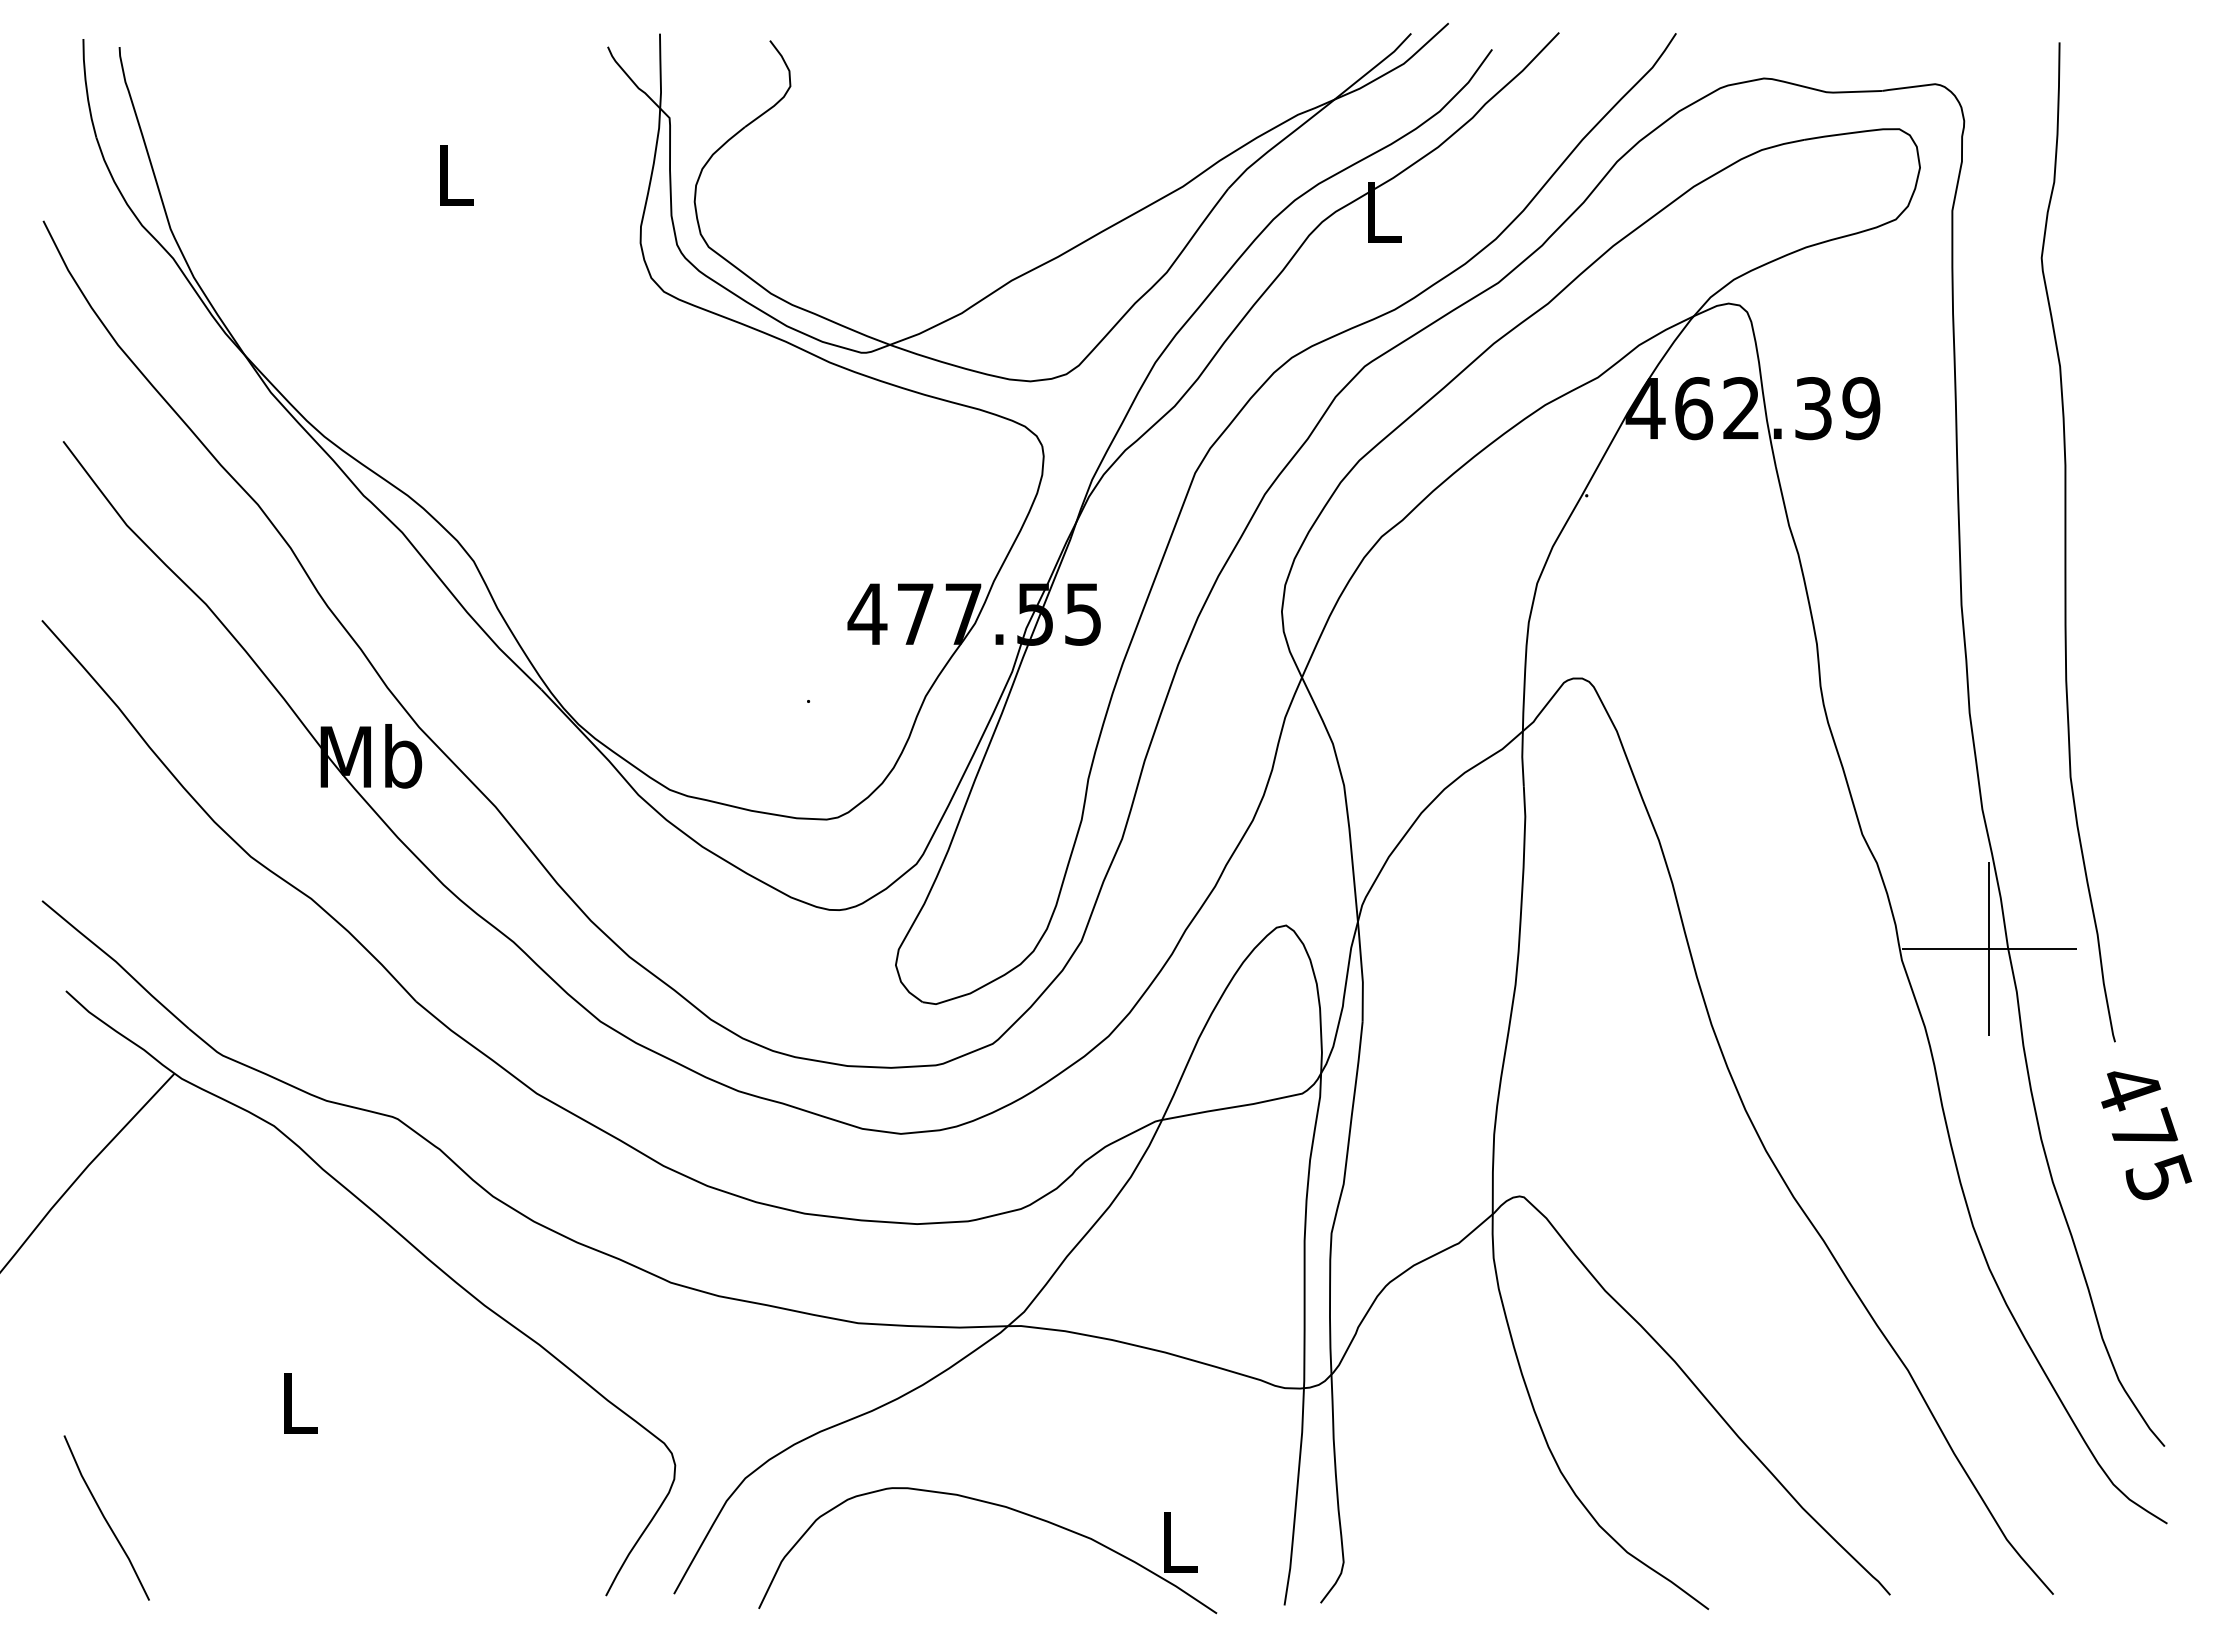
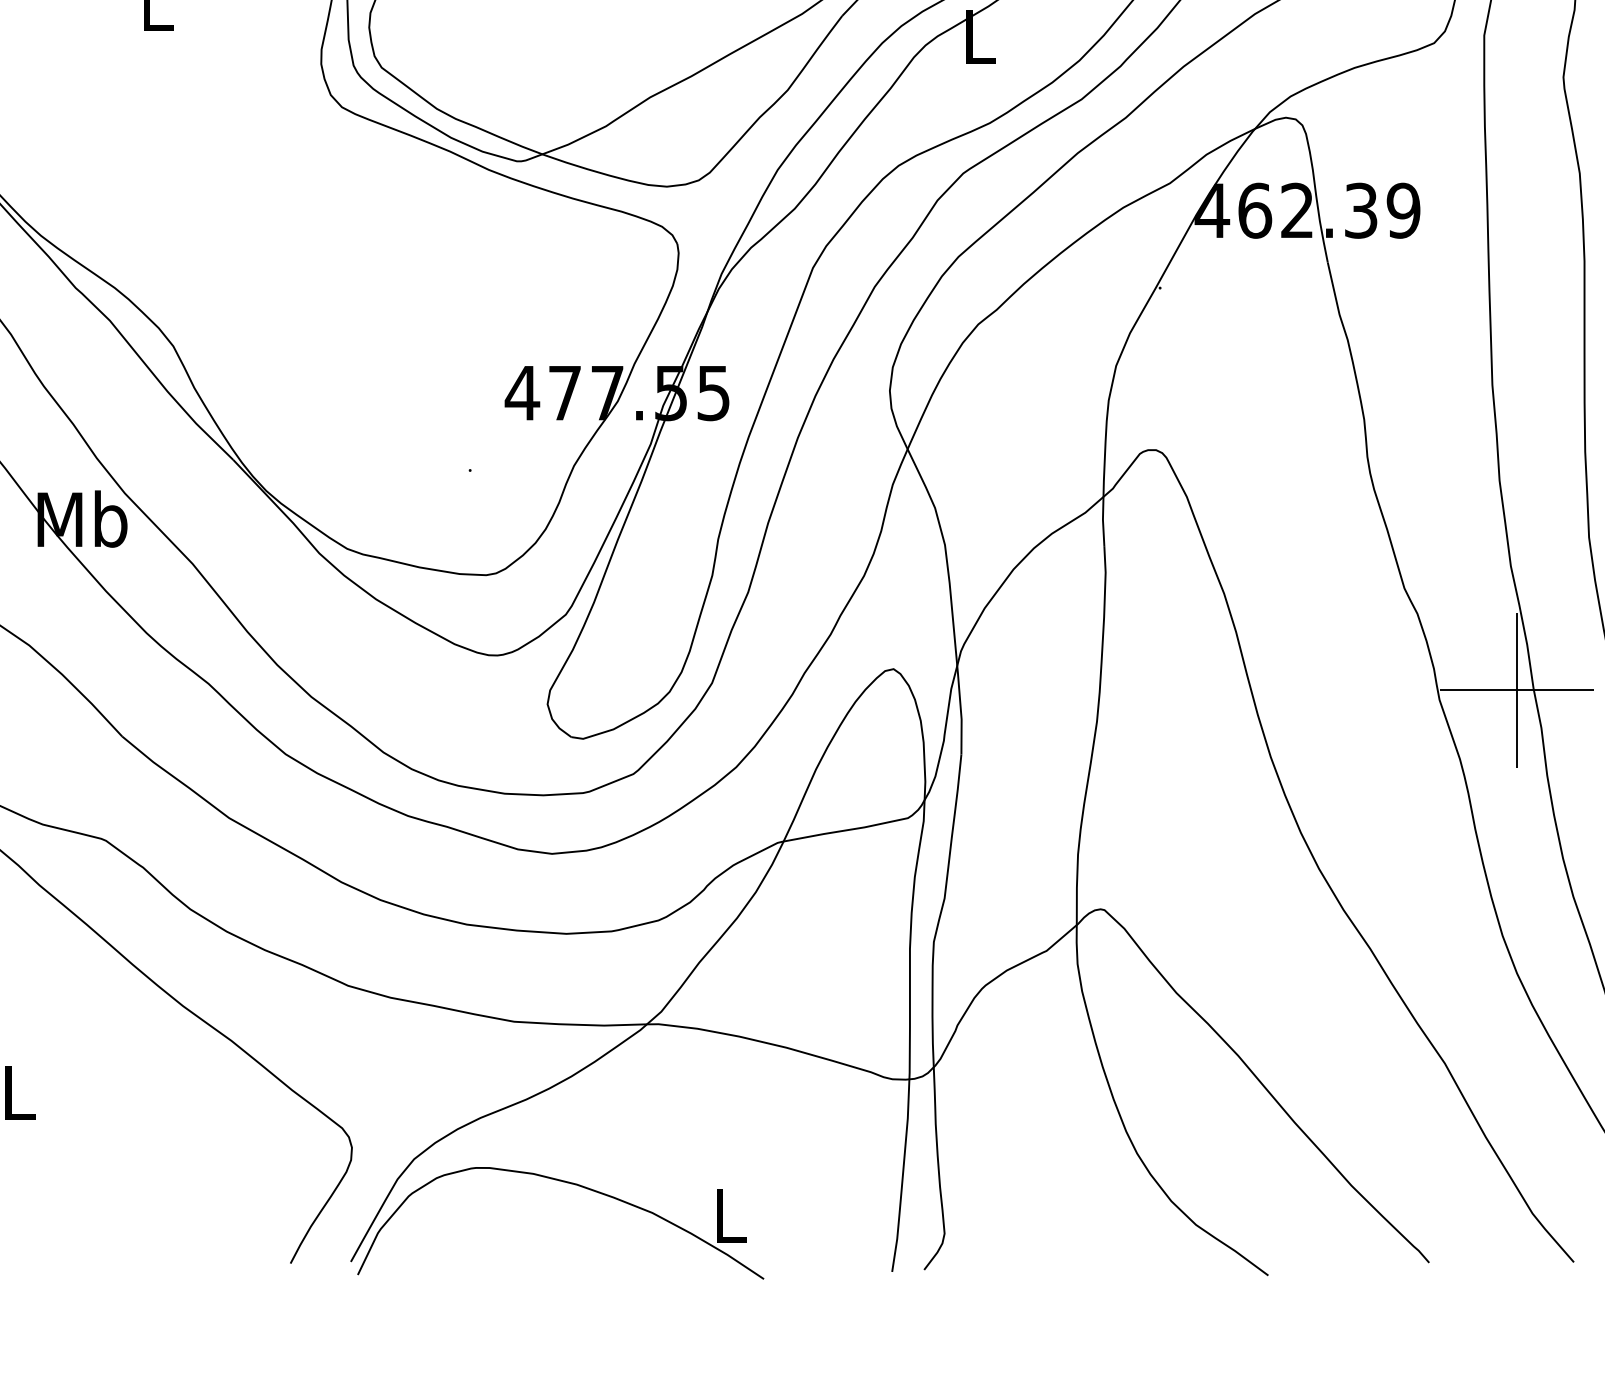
part: (994, 1505) -> (566, 1183), moved

